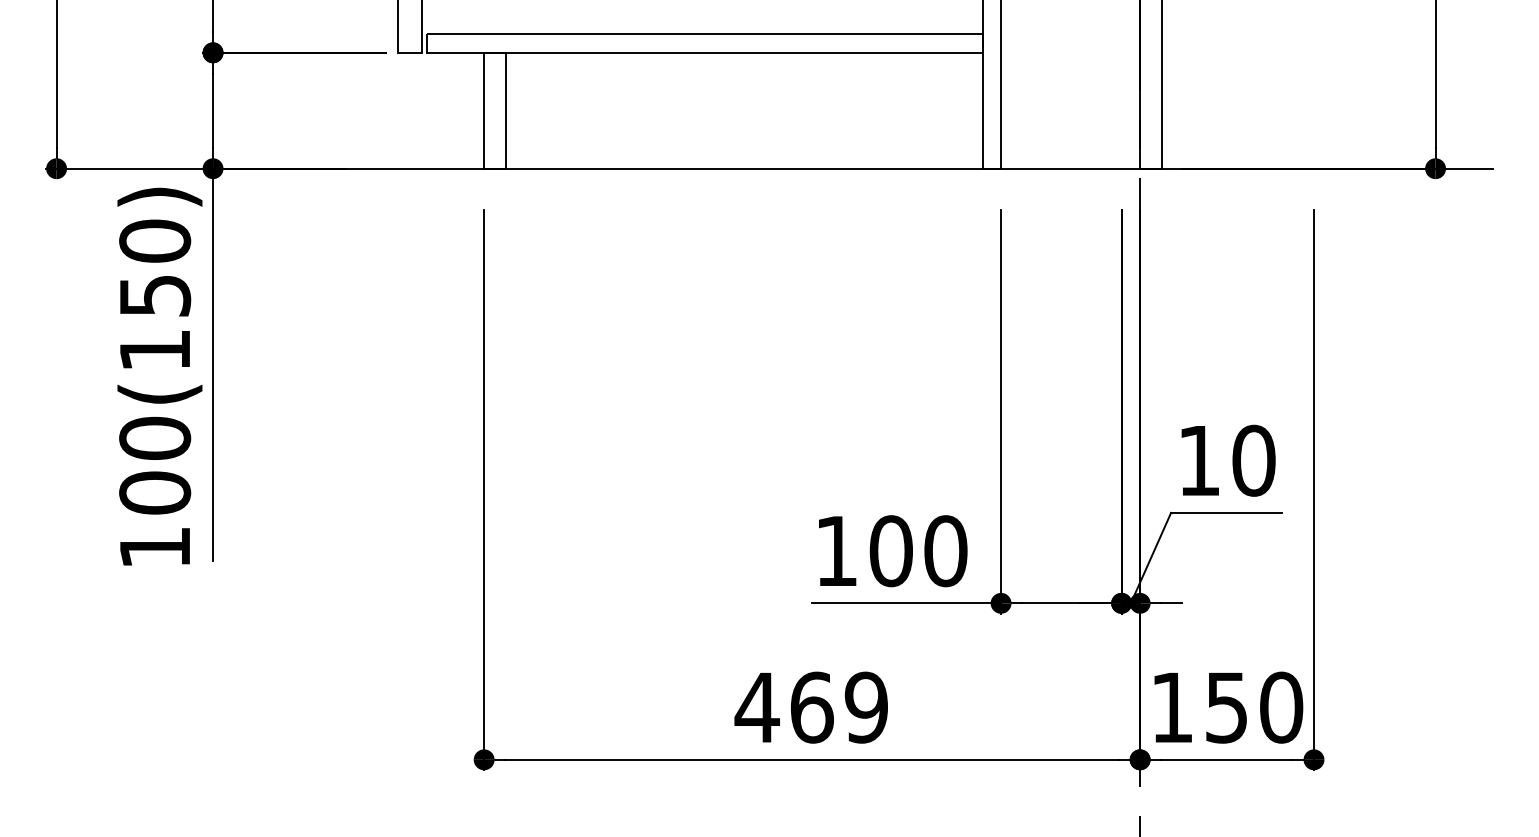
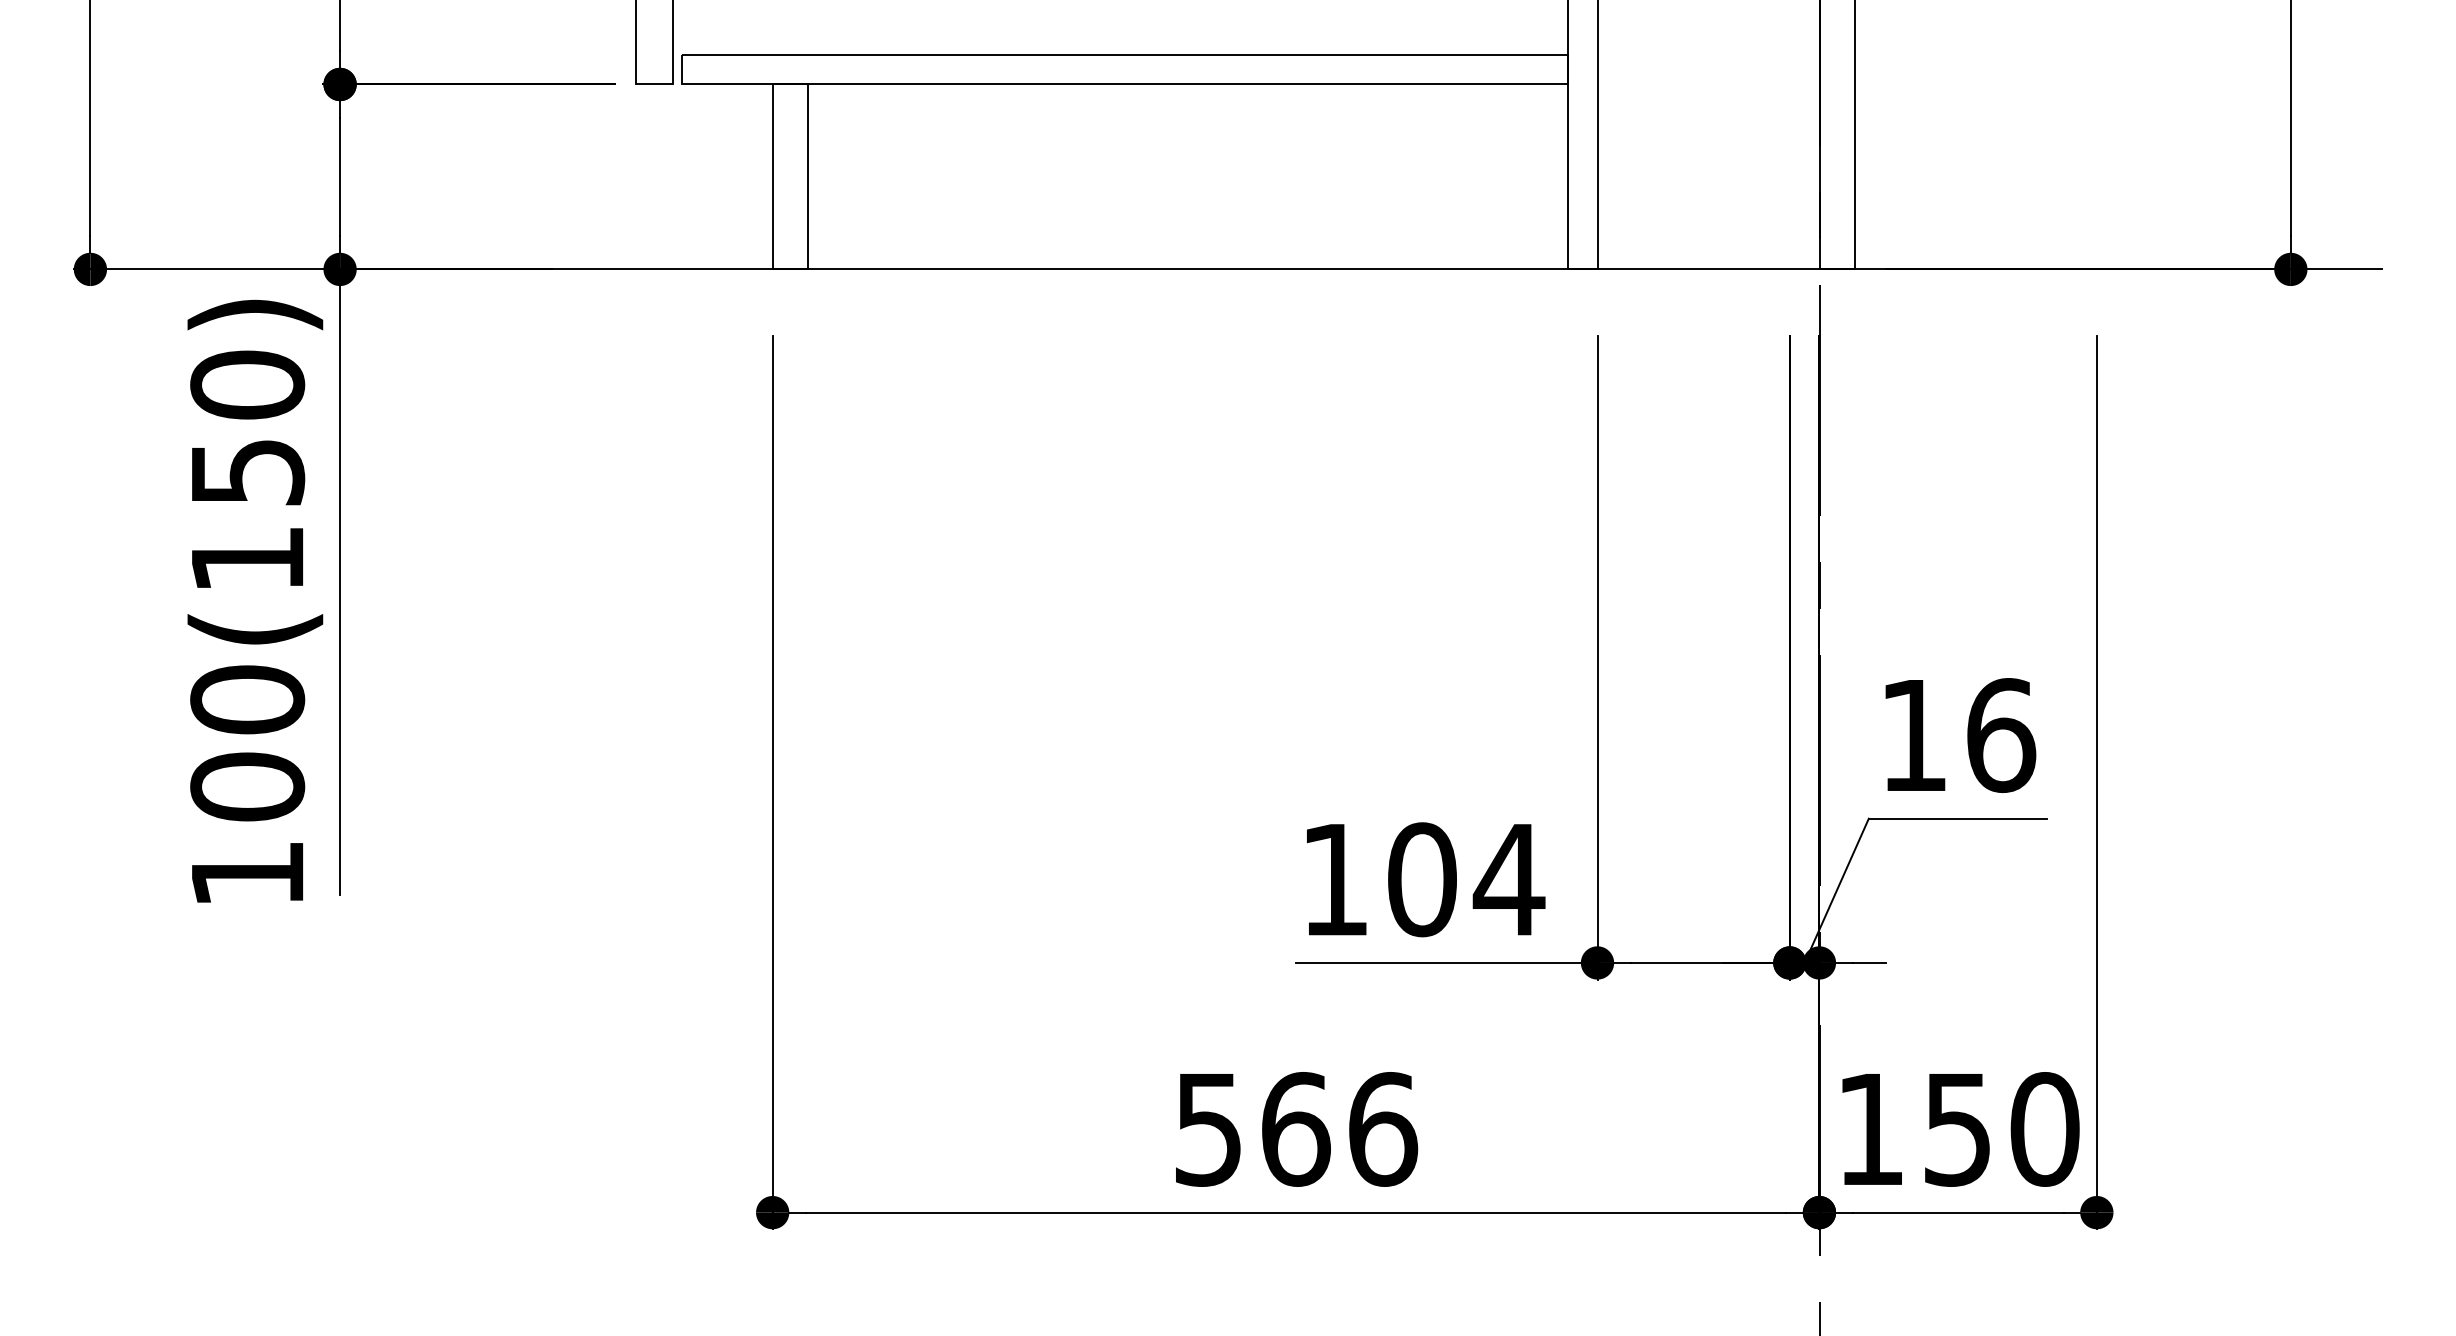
text: (1253, 460) -> (2000, 735), 10 -> 16
text: (945, 551) -> (1508, 880), 100 -> 104
text: (811, 707) -> (1295, 1129), 469 -> 566

